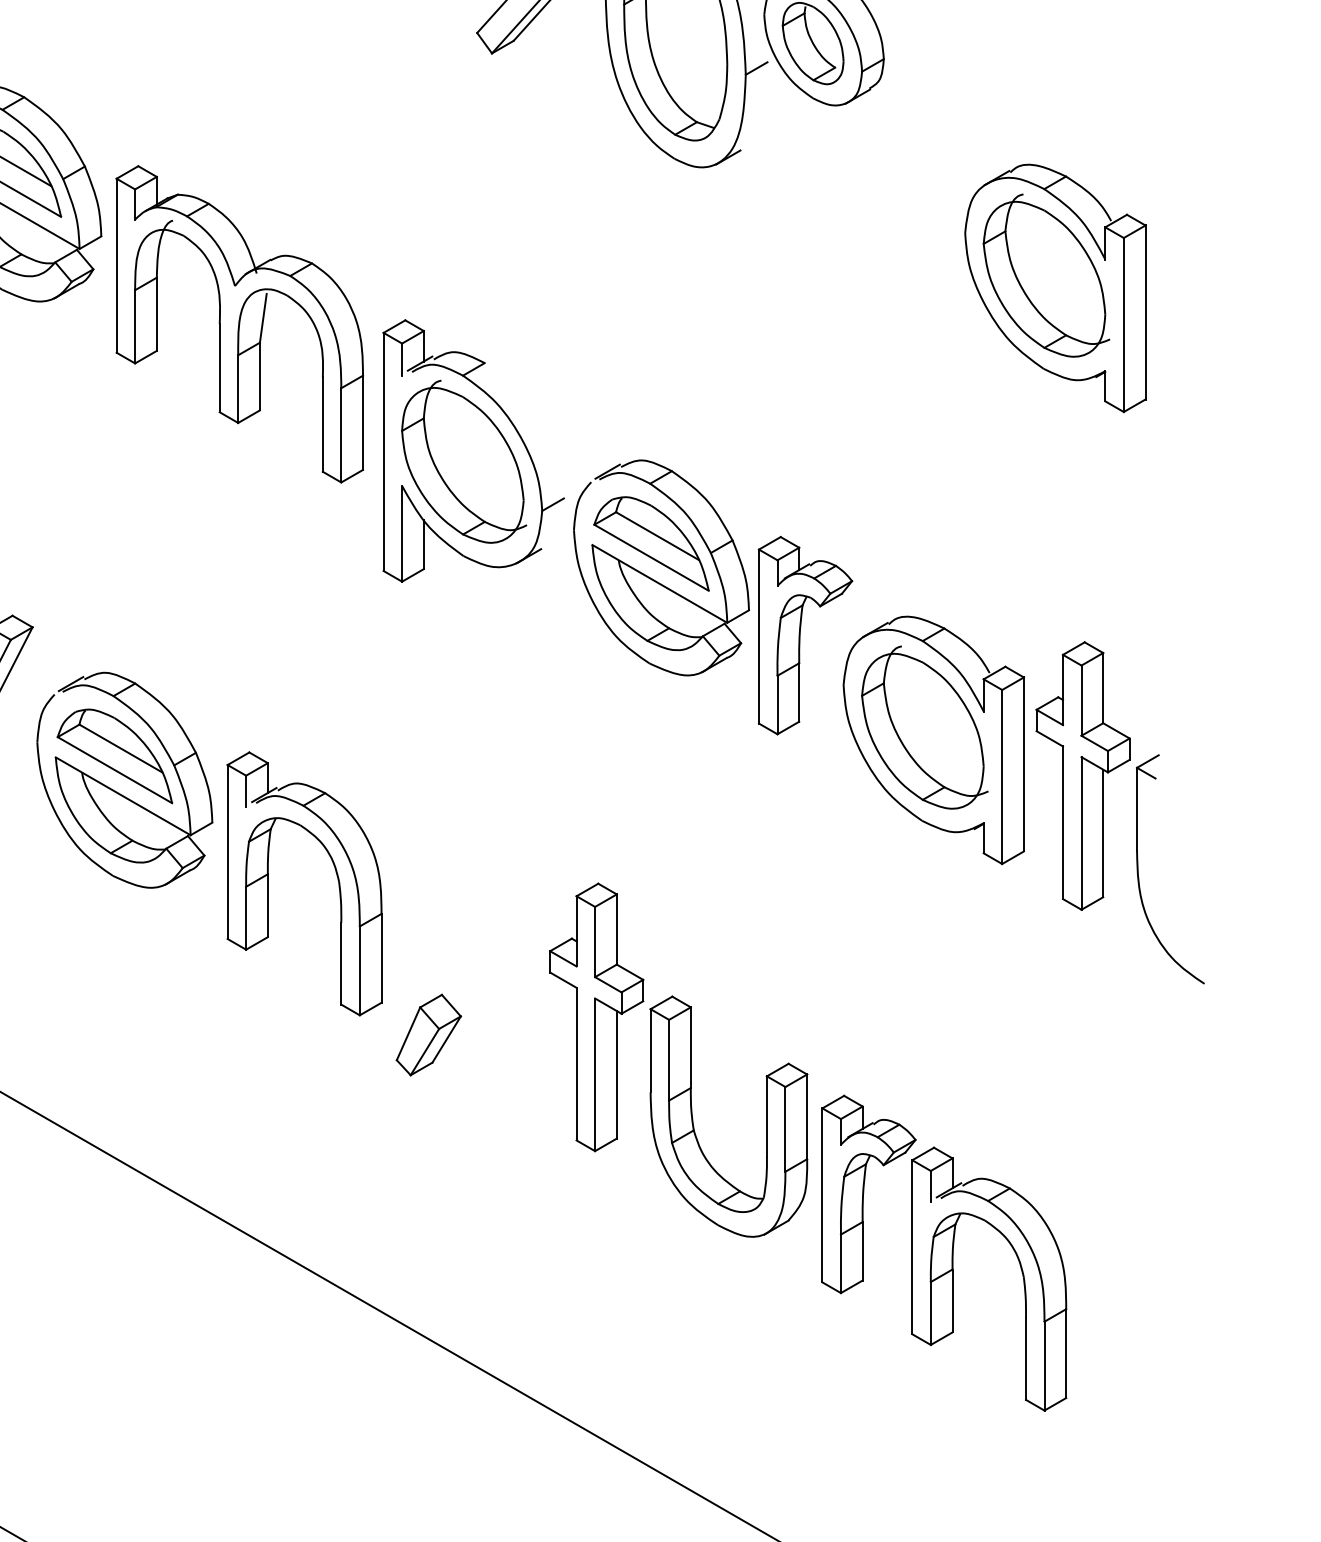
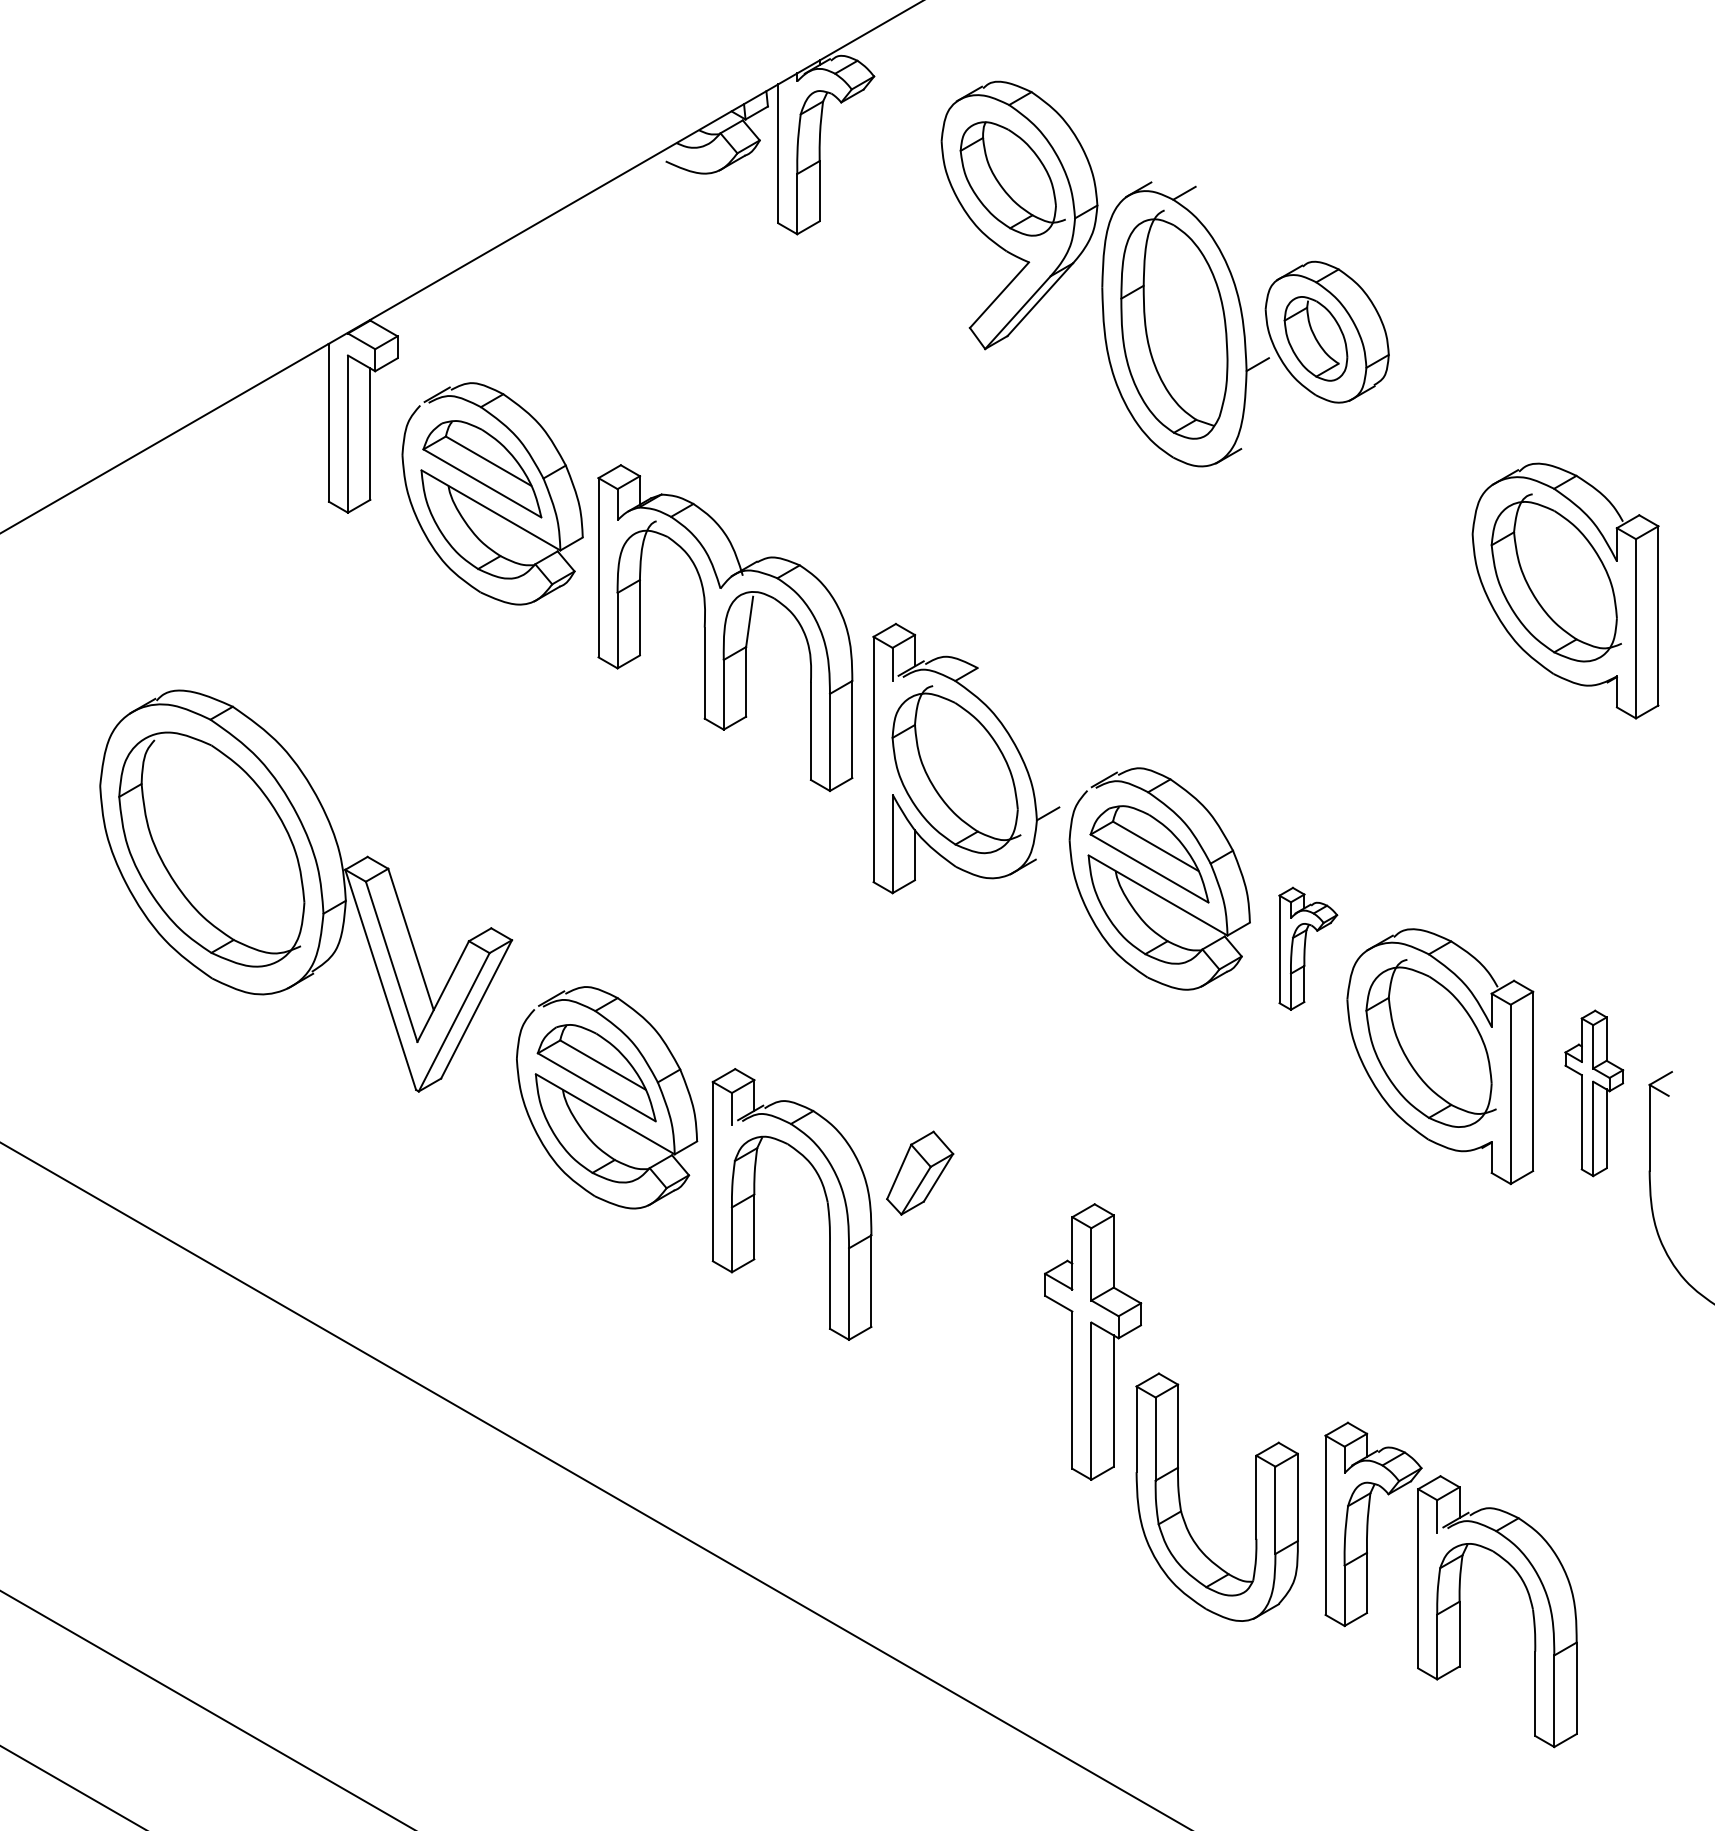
part: (805, 635) -> (1308, 948), size x0.6
part: (1083, 776) -> (1594, 1093), size x0.6
part: (429, 1034) -> (920, 1172), moved
part: (693, 1116) -> (1180, 1497), moved

